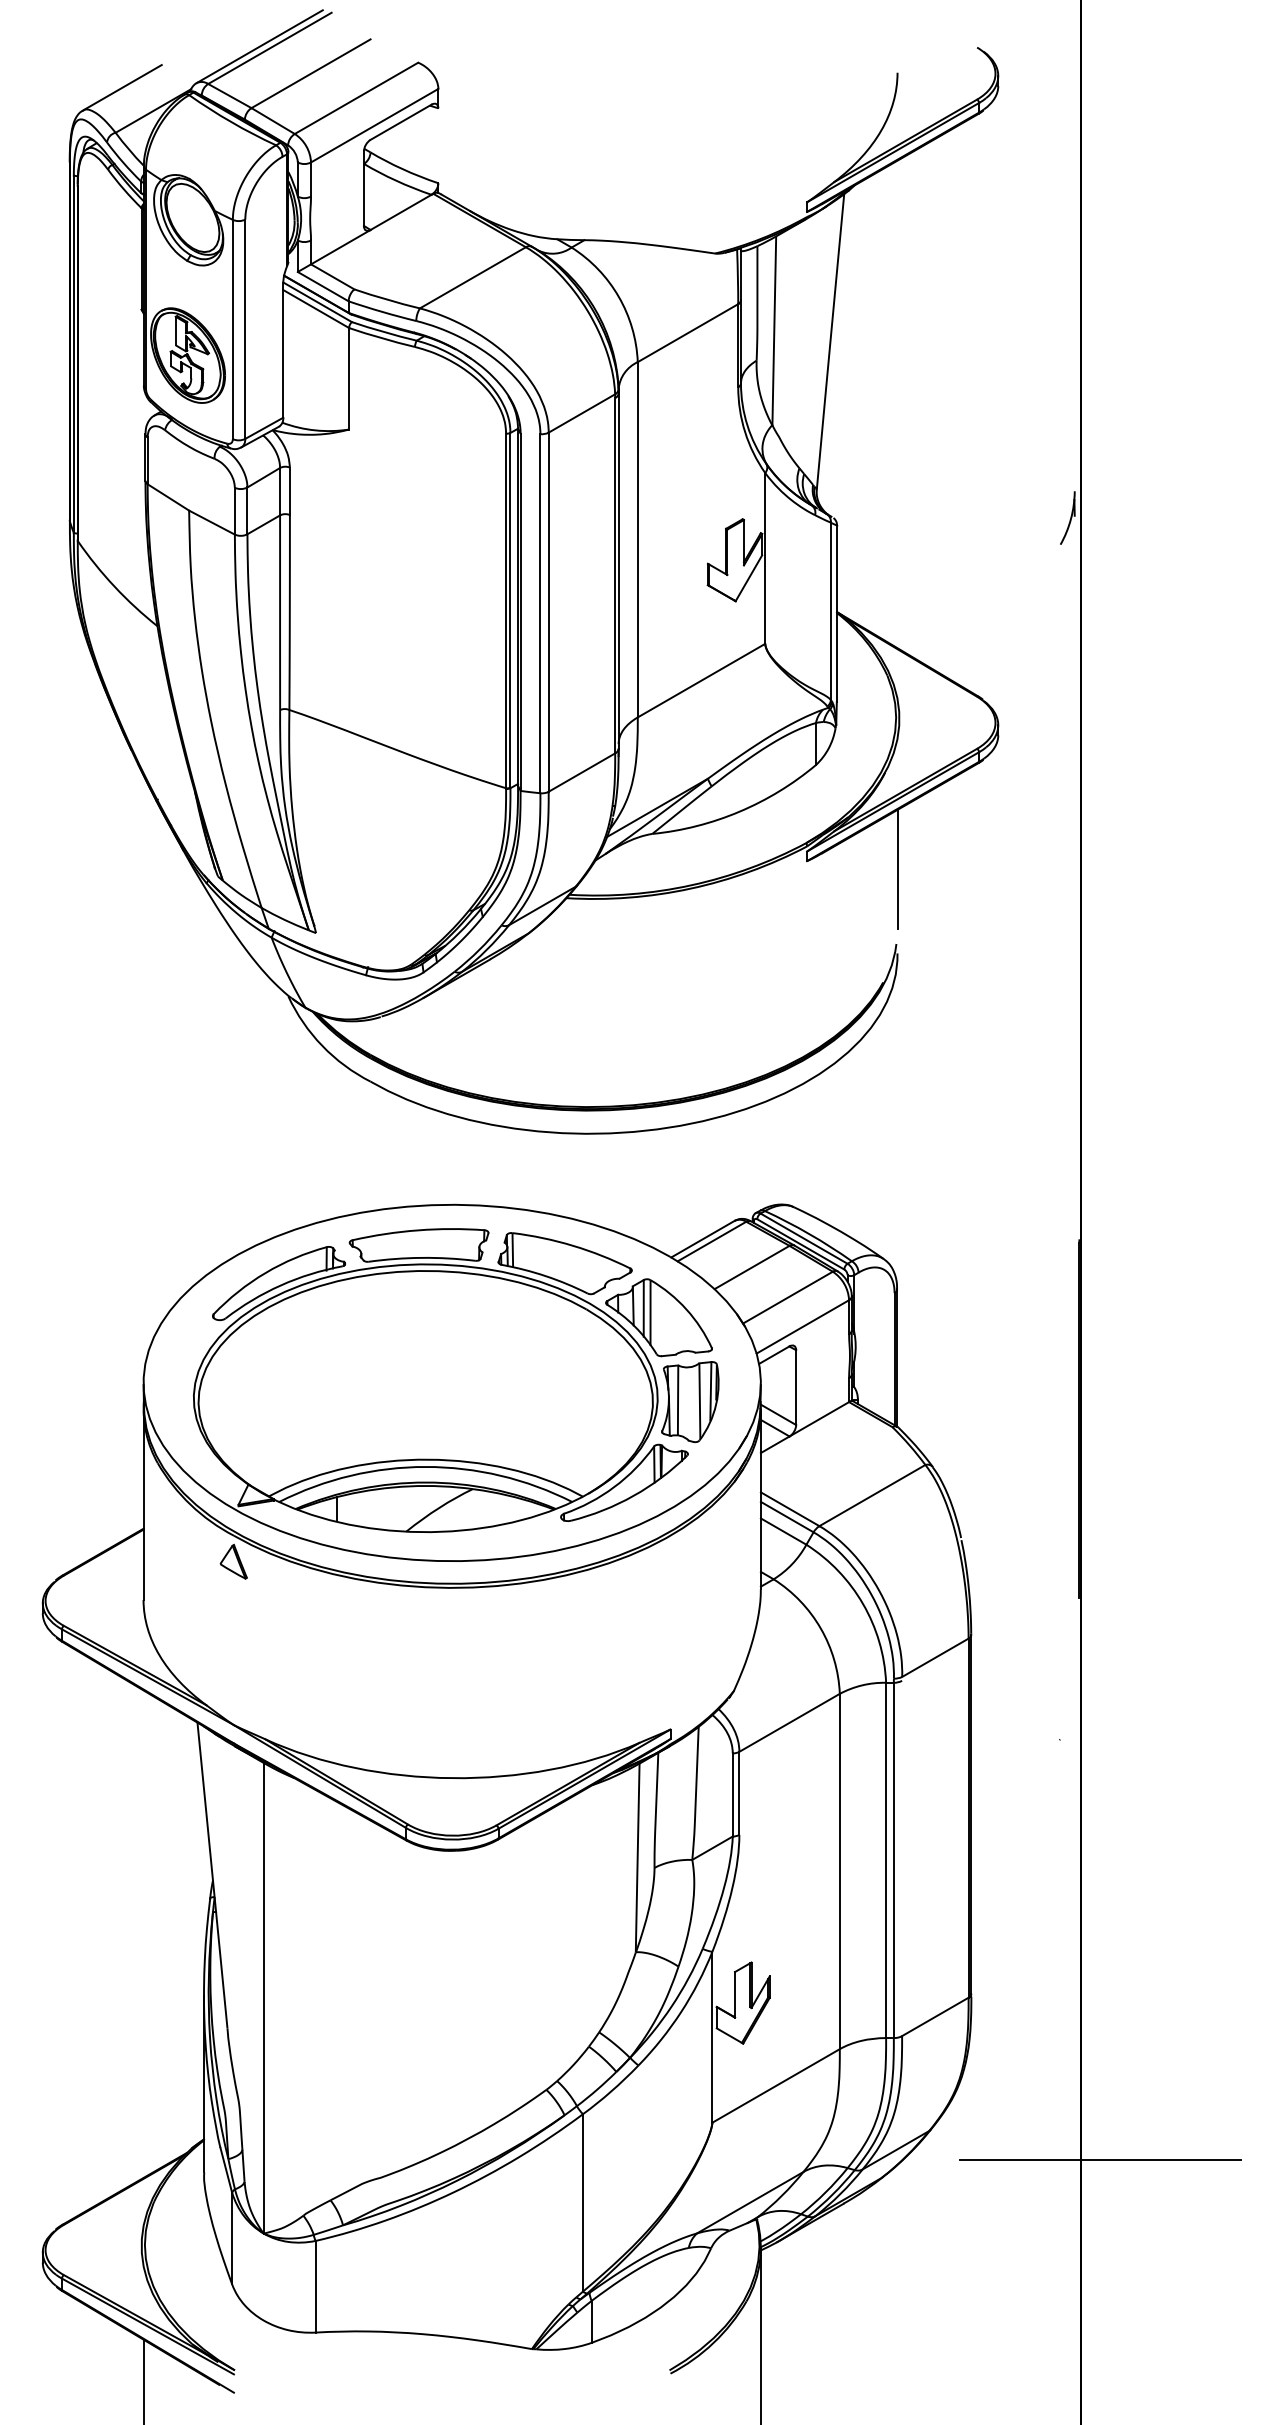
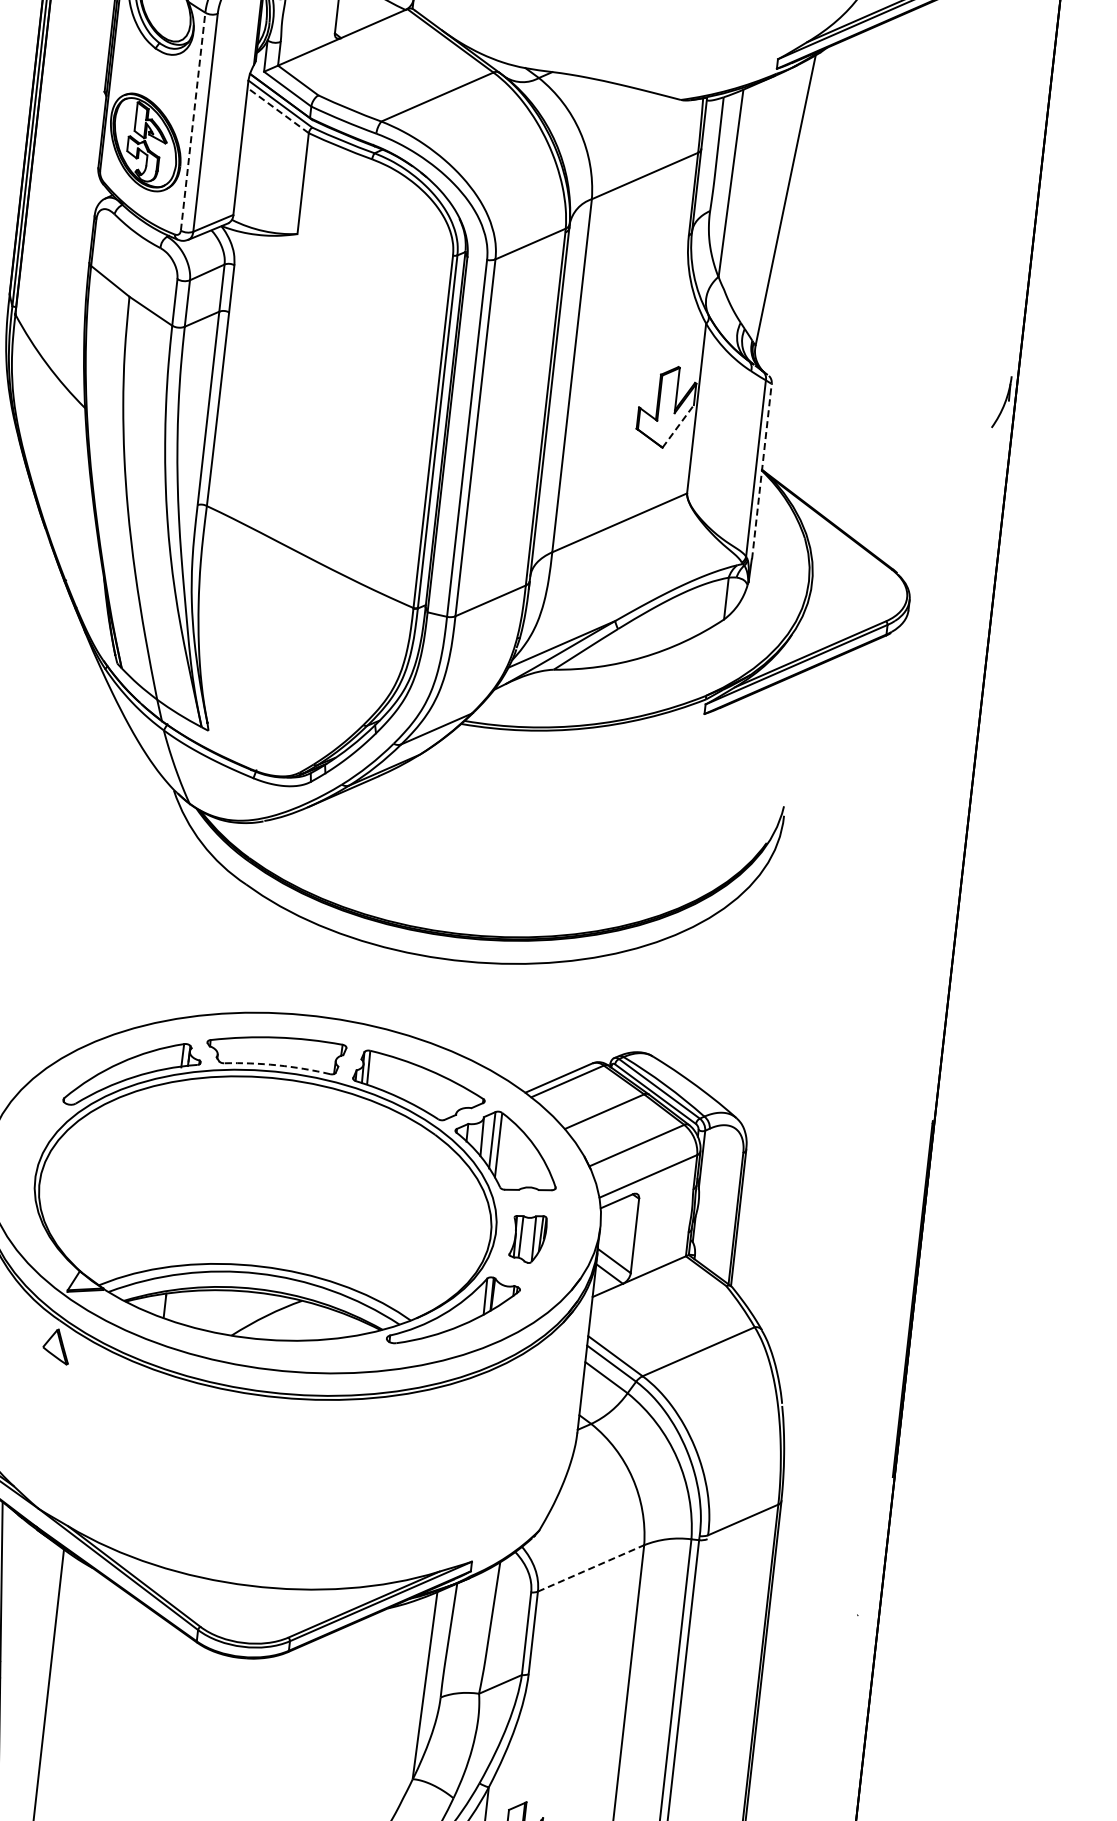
line: (315, 308) -> (277, 110), solid -> dashed
line: (232, 329) -> (192, 121), solid -> dashed
line: (749, 577) -> (678, 425), solid -> dashed
line: (837, 613) -> (762, 471), solid -> dashed
line: (897, 868) -> (793, 731), removed
arc: (421, 1257) -> (277, 1064), solid -> dashed
part: (690, 1402) -> (528, 1238), size x0.6
line: (789, 1722) -> (591, 1568), solid -> dashed

